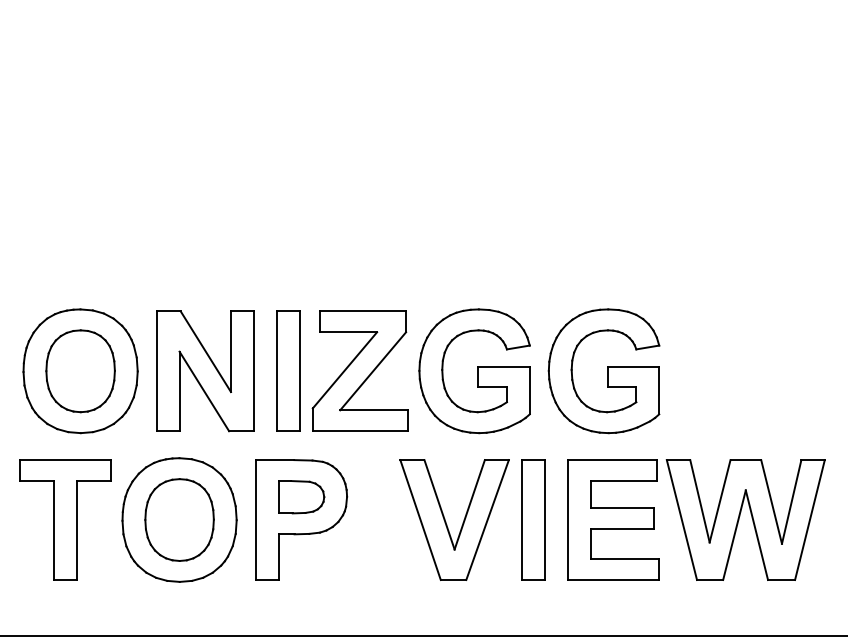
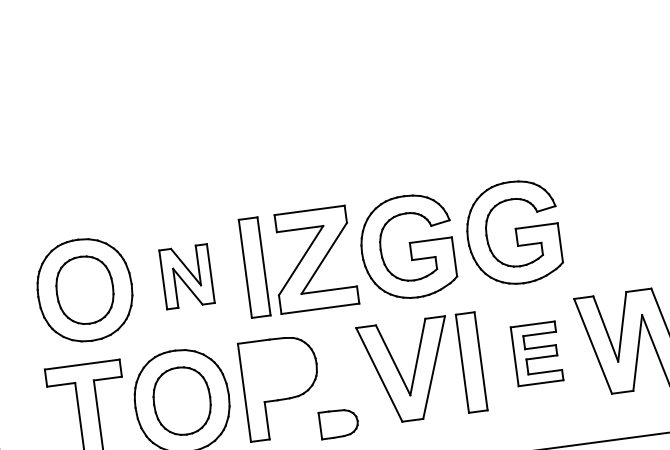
part: (205, 371) -> (187, 276), size x0.6
part: (301, 497) -> (339, 423), moved
part: (613, 519) -> (537, 353), size x0.6

